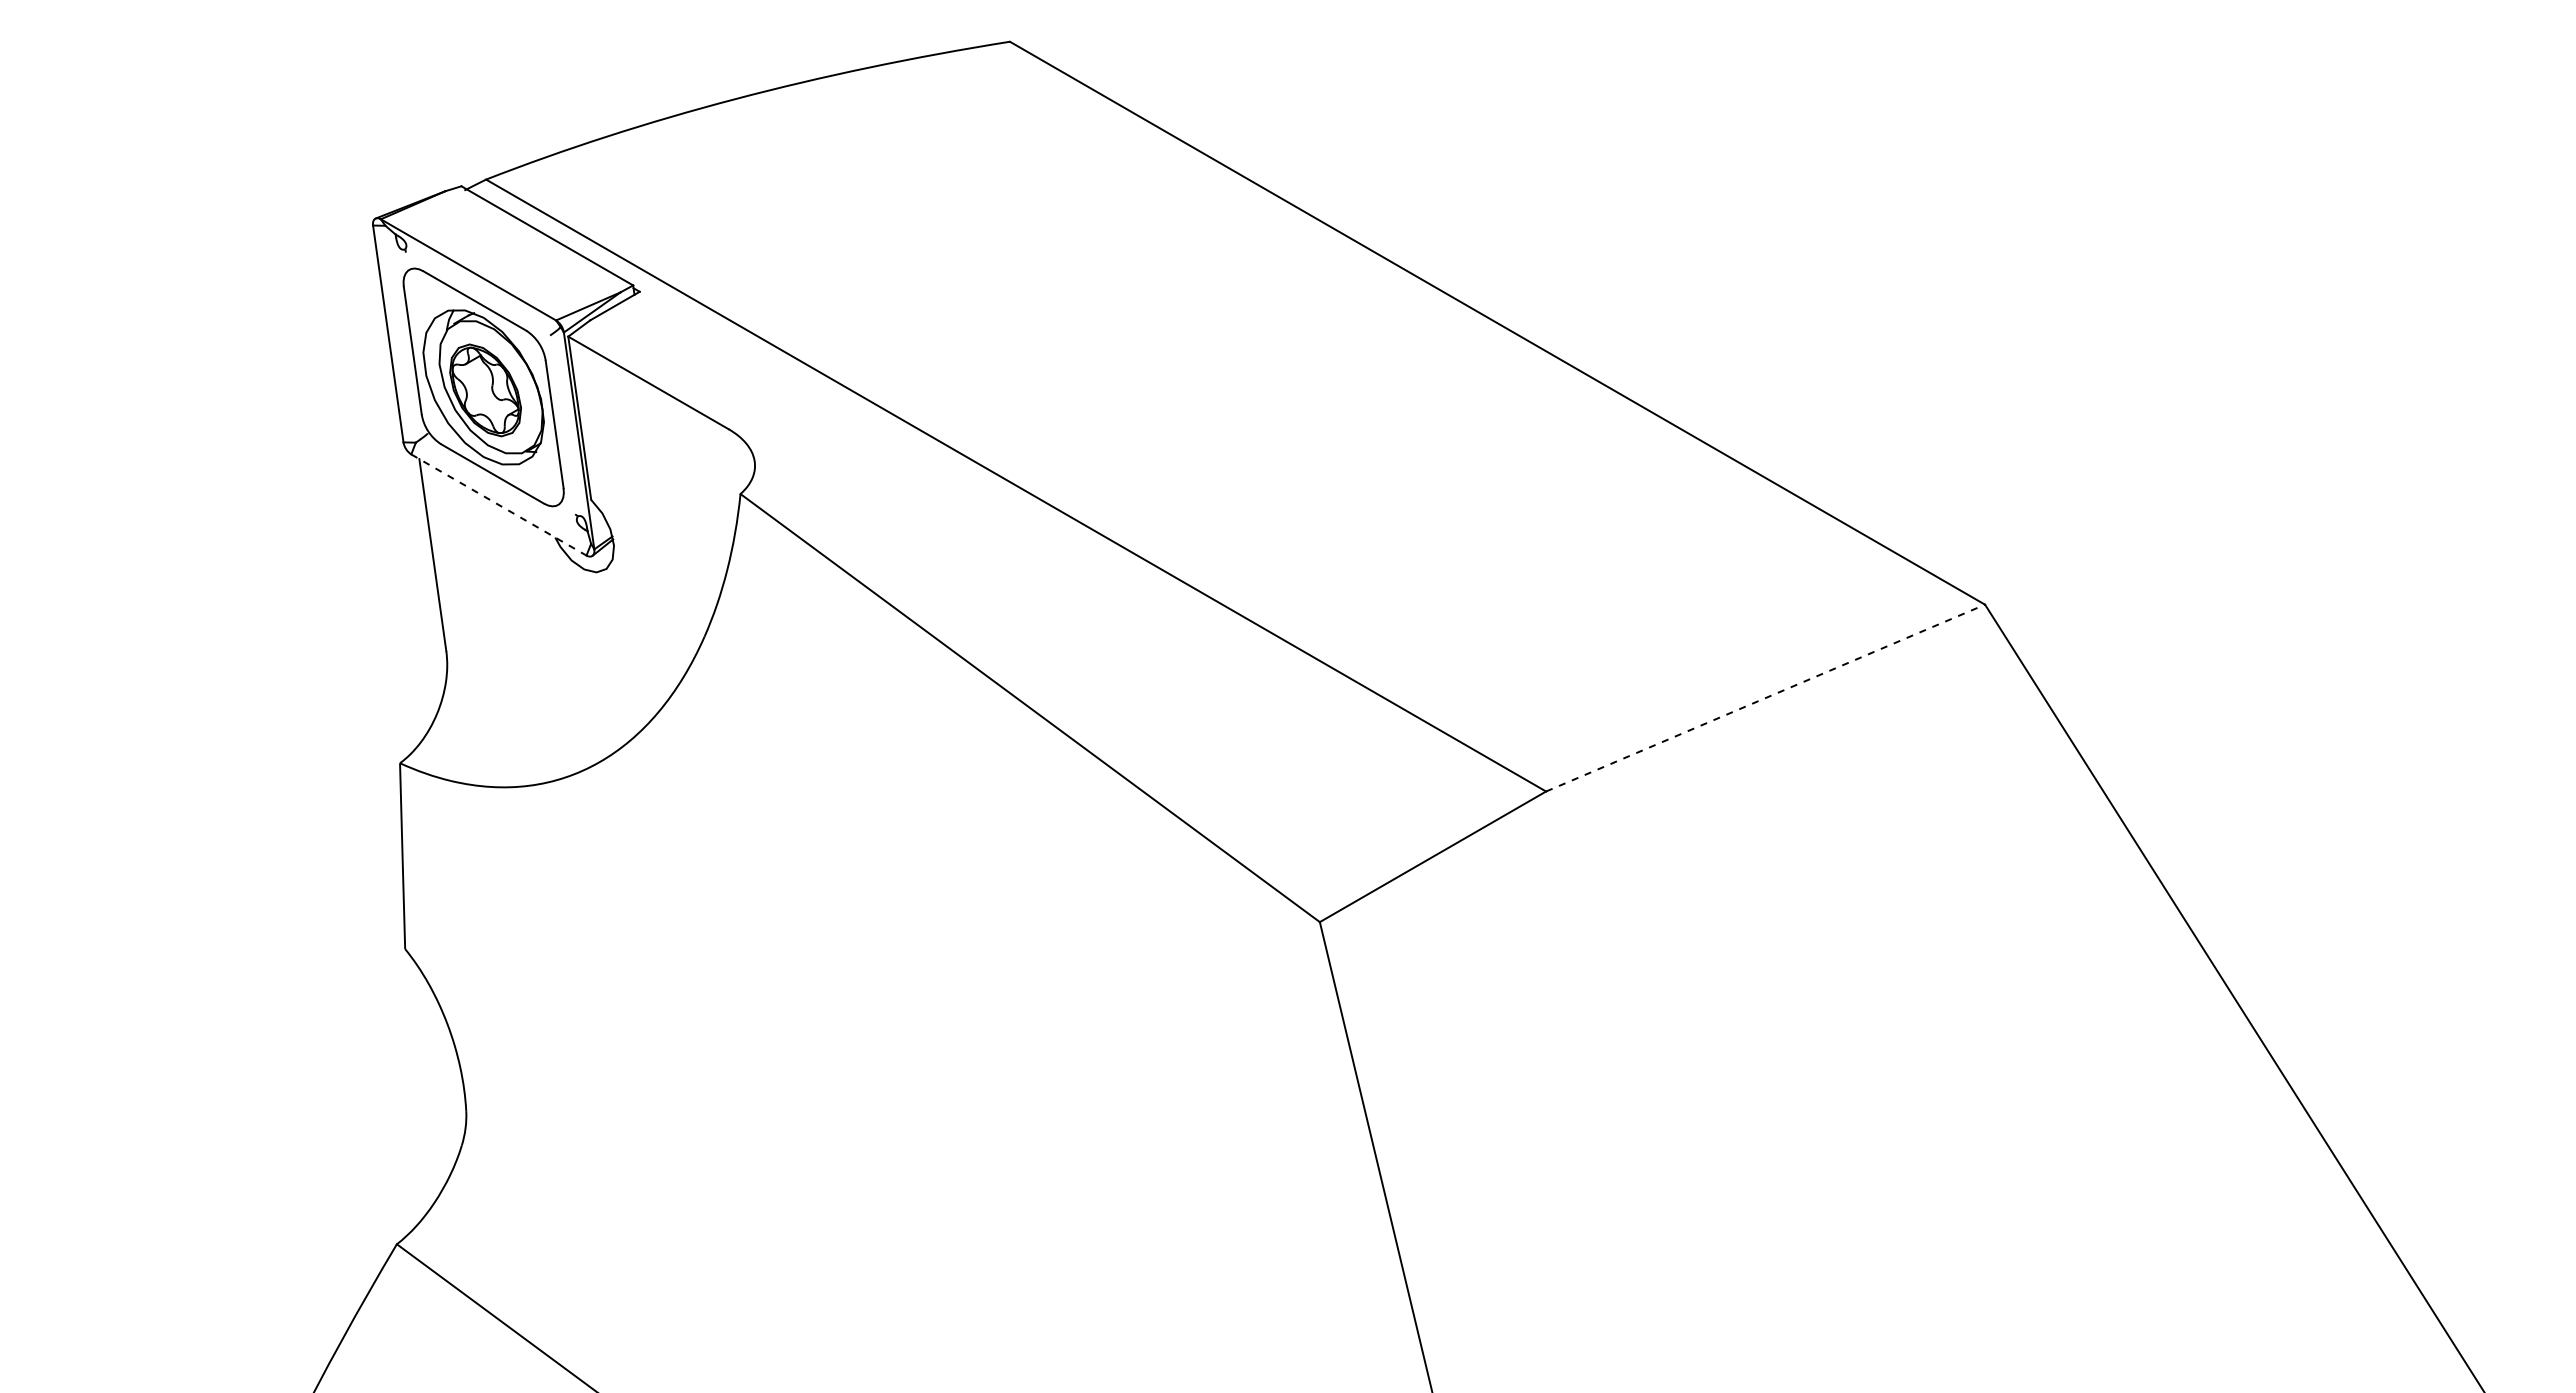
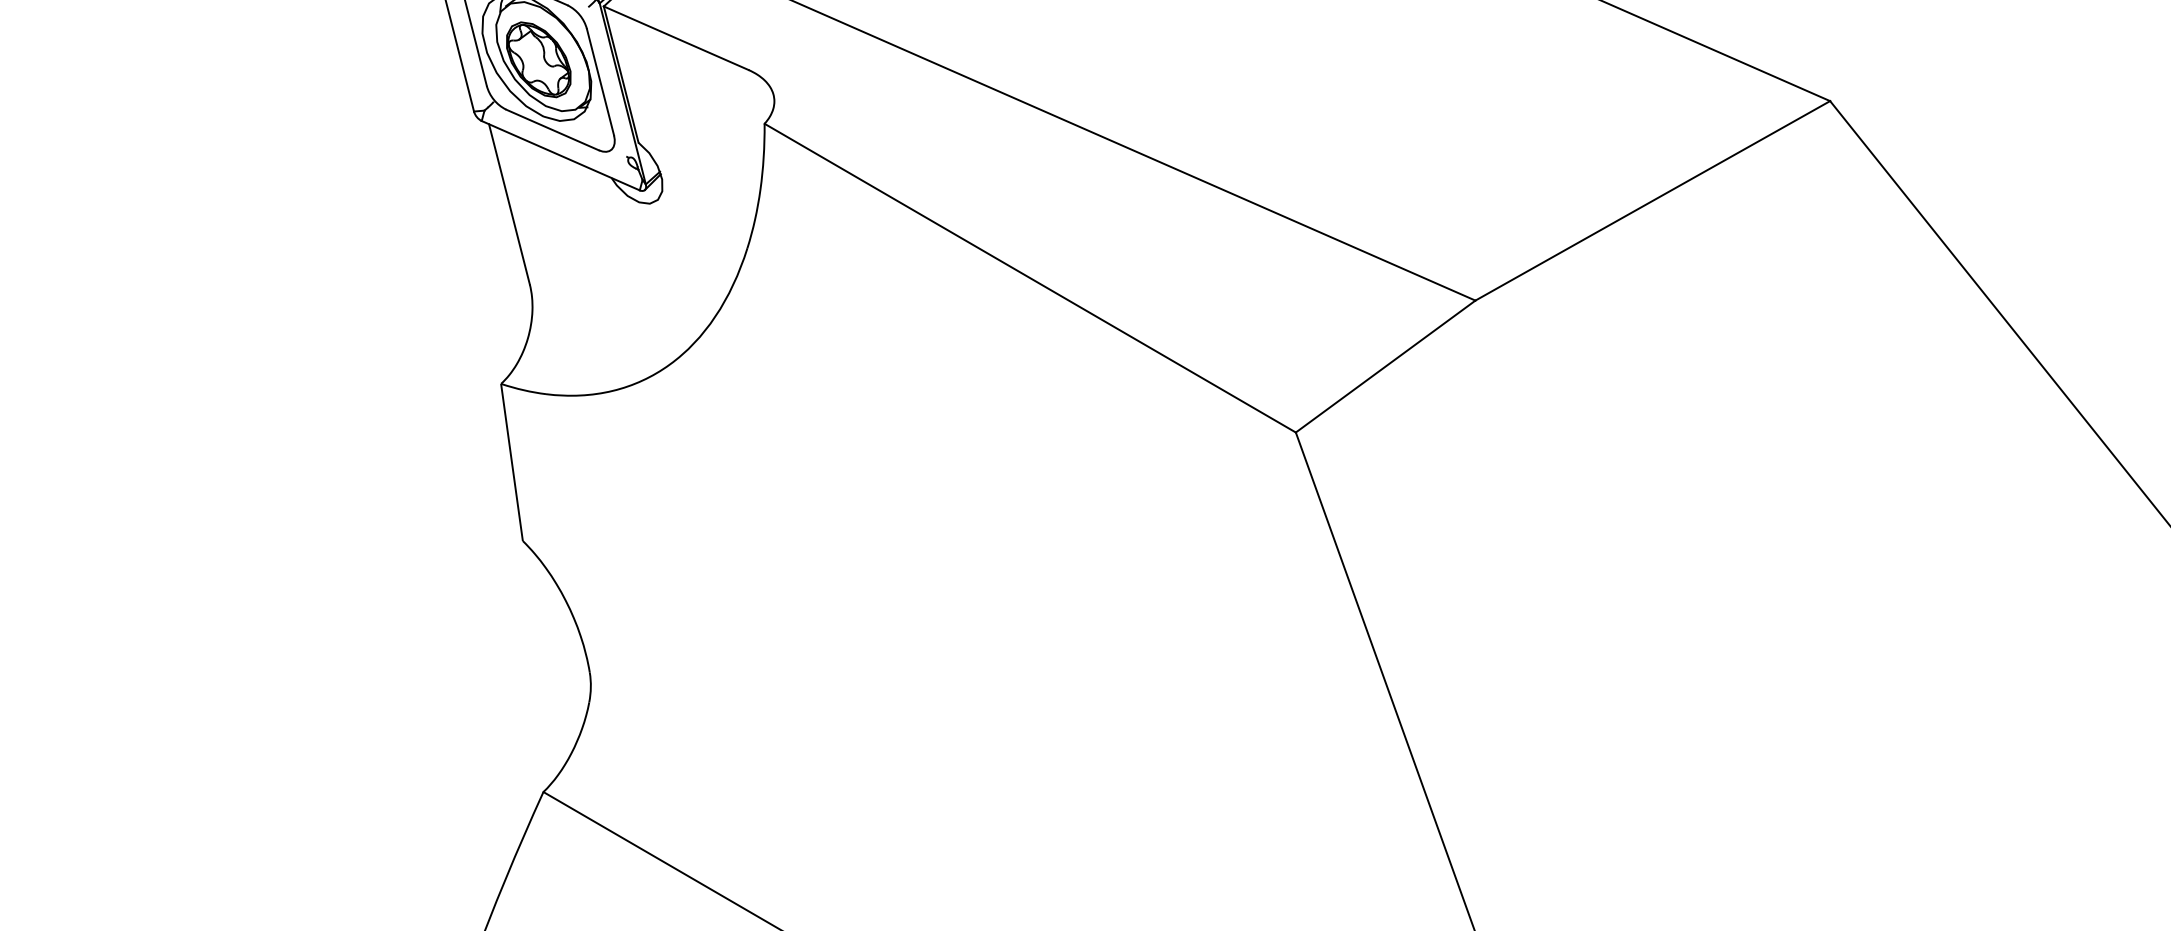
line: (499, 505) -> (561, 156), dashed -> solid
line: (1765, 698) -> (1652, 201), dashed -> solid

